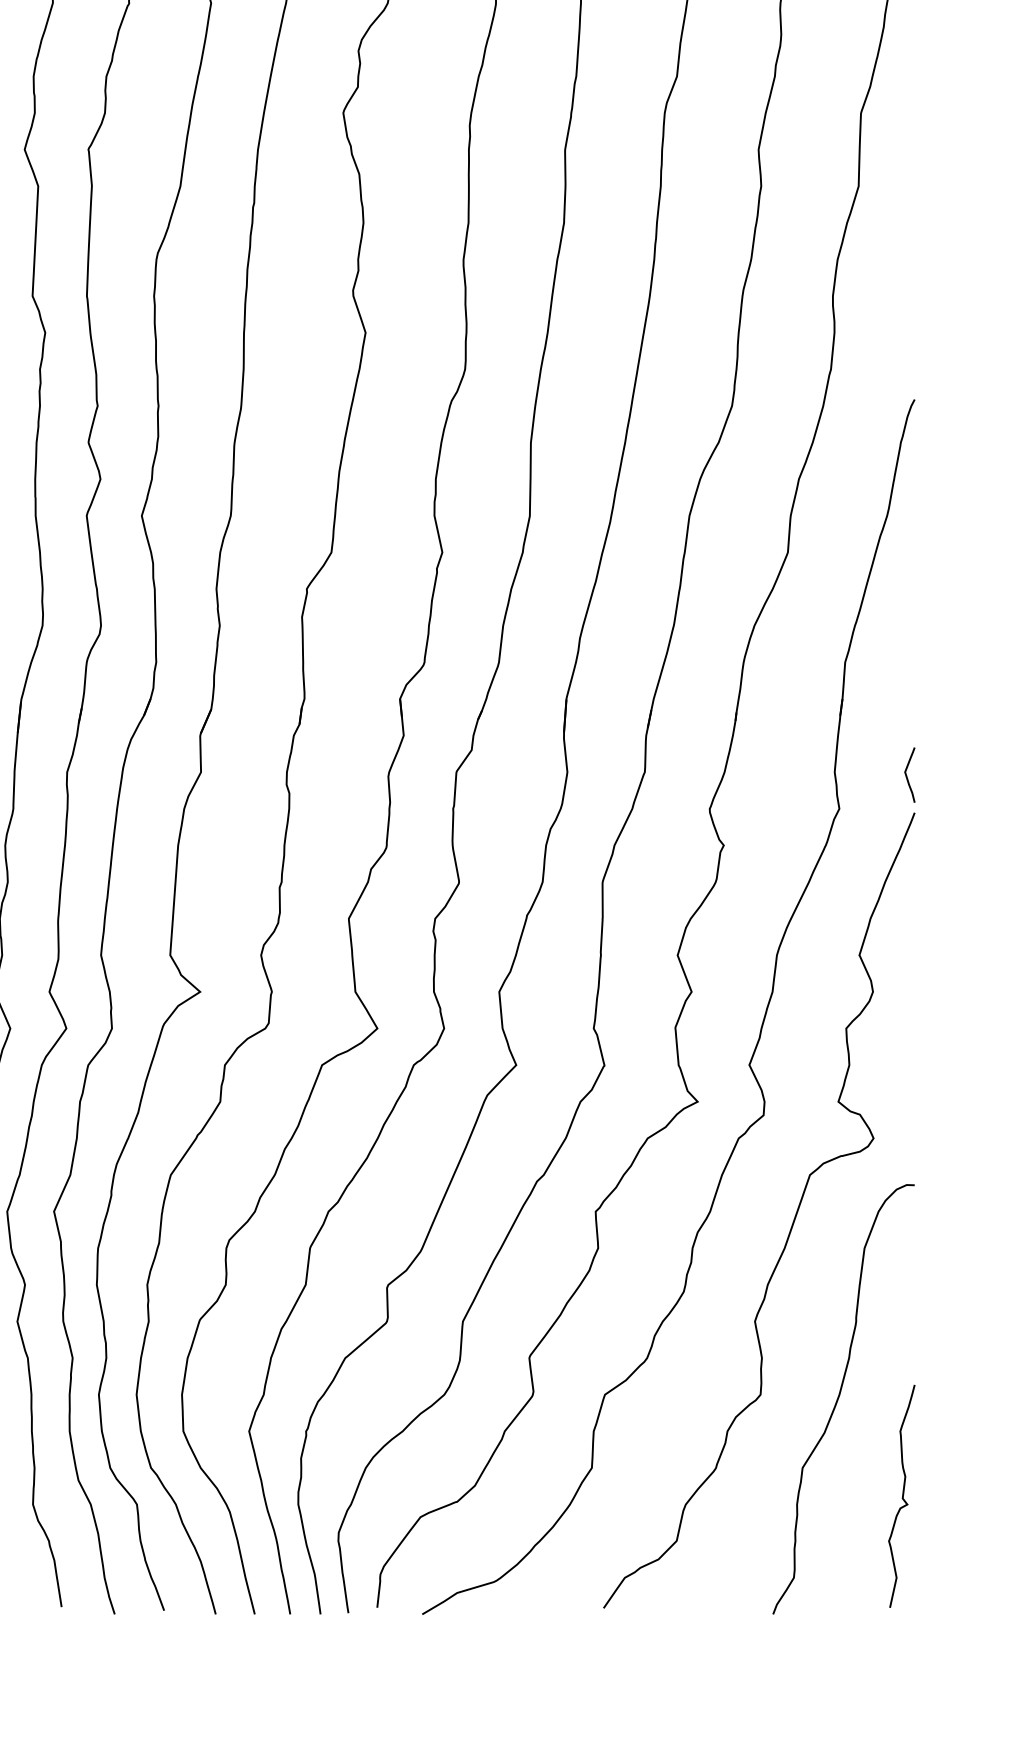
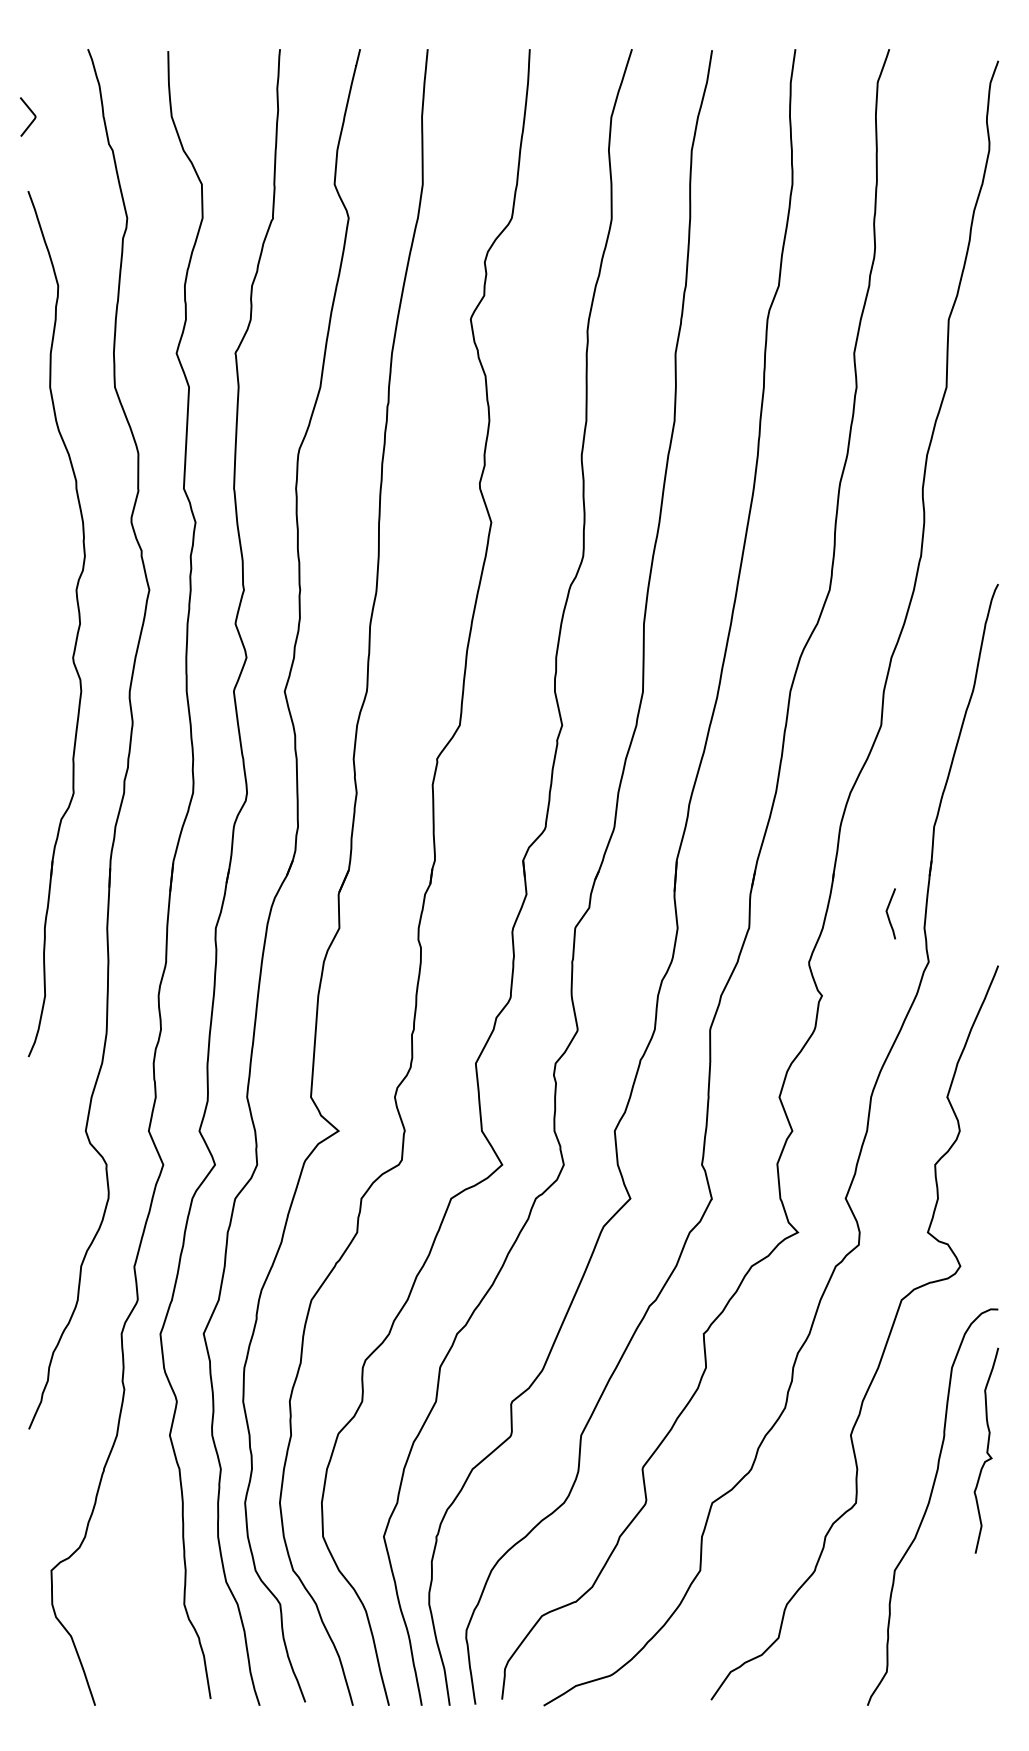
curve: (907, 774) -> (888, 913), moved
curve: (901, 1496) -> (986, 1450), moved

